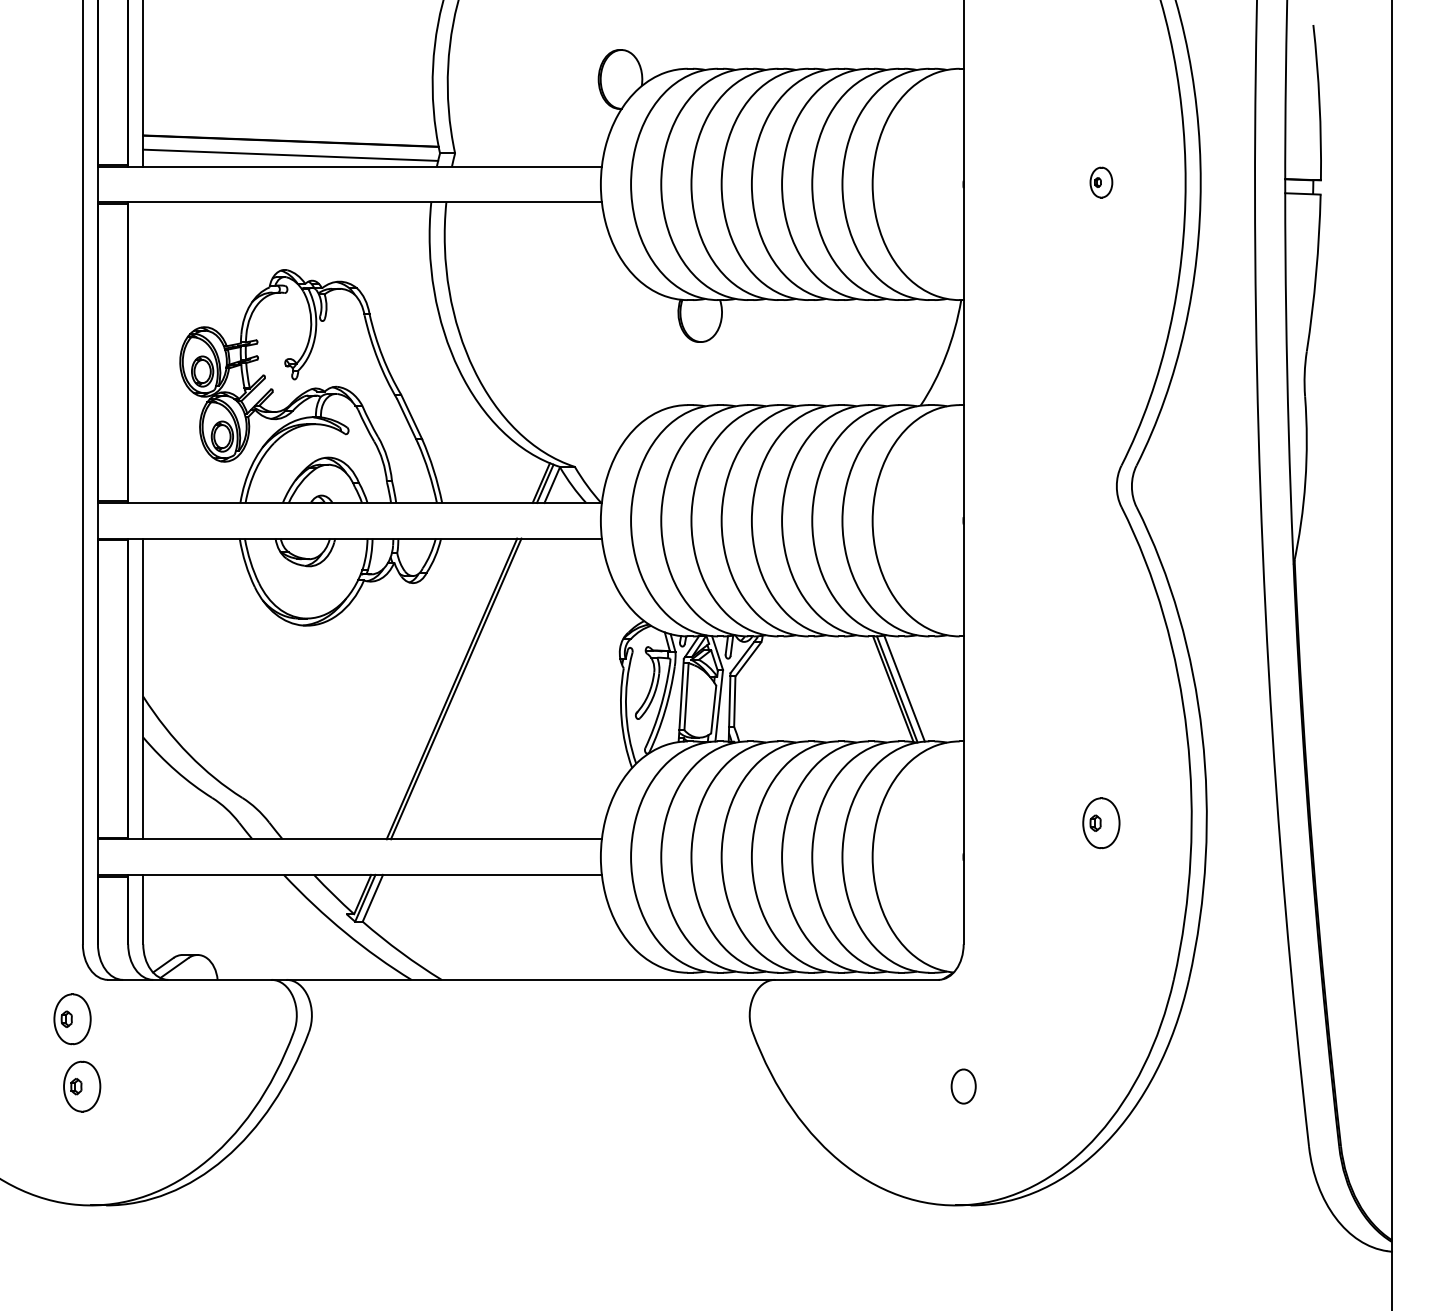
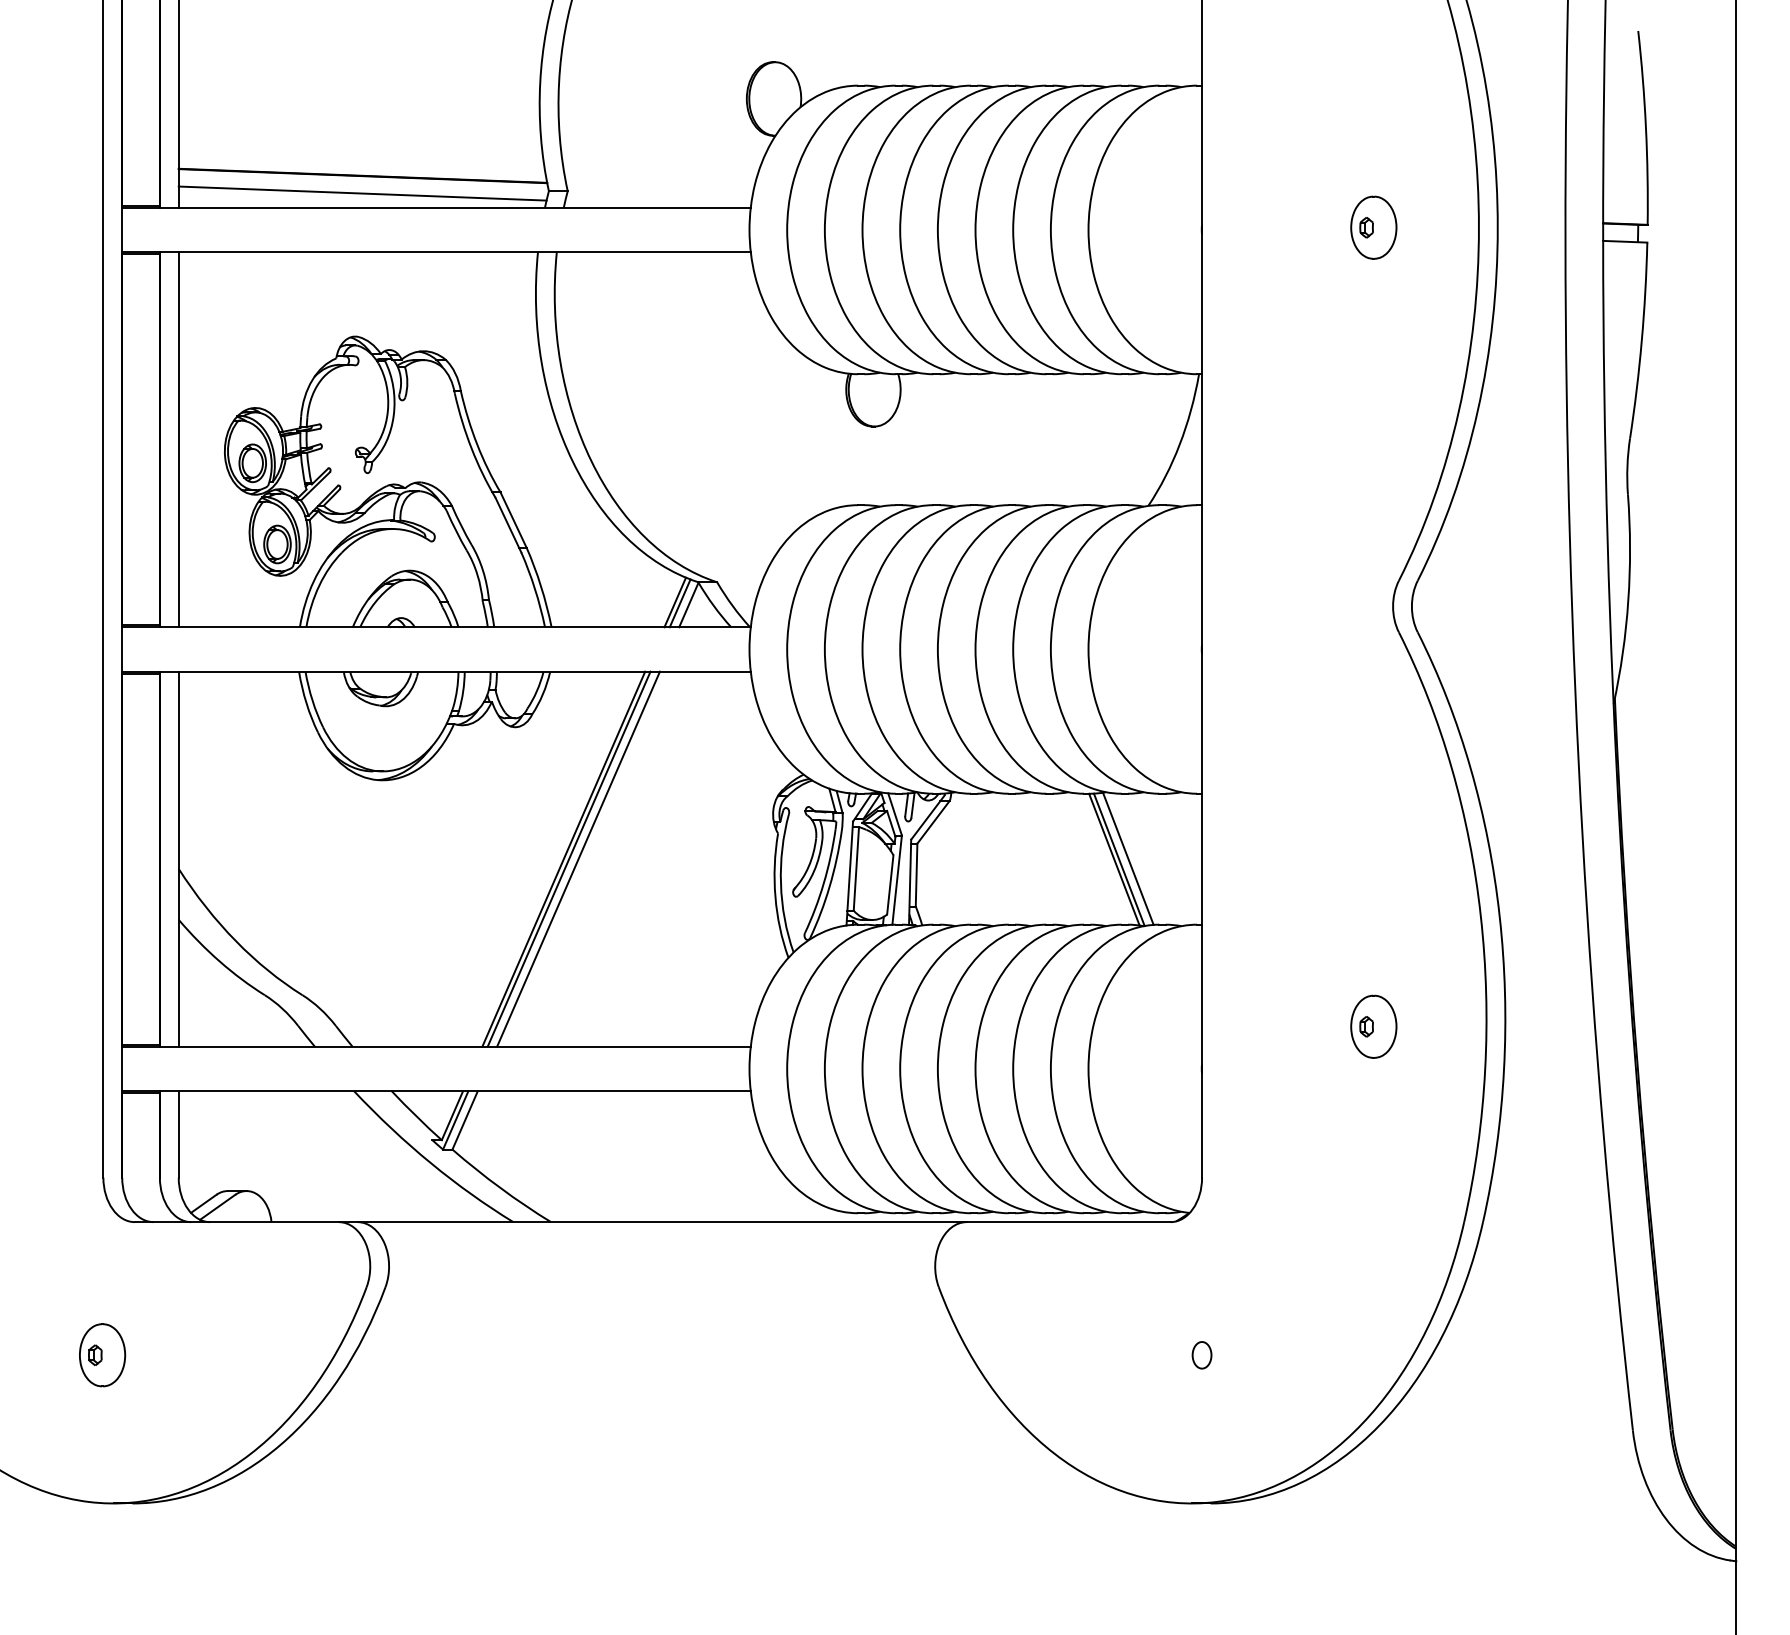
part: (1101, 182) -> (1373, 227), size x1.67
line: (143, 352) -> (178, 439), added
line: (463, 688) -> (578, 858), added
part: (72, 1019) -> (90, 1271), removed
part: (963, 1086) -> (1201, 1355), size x0.62

